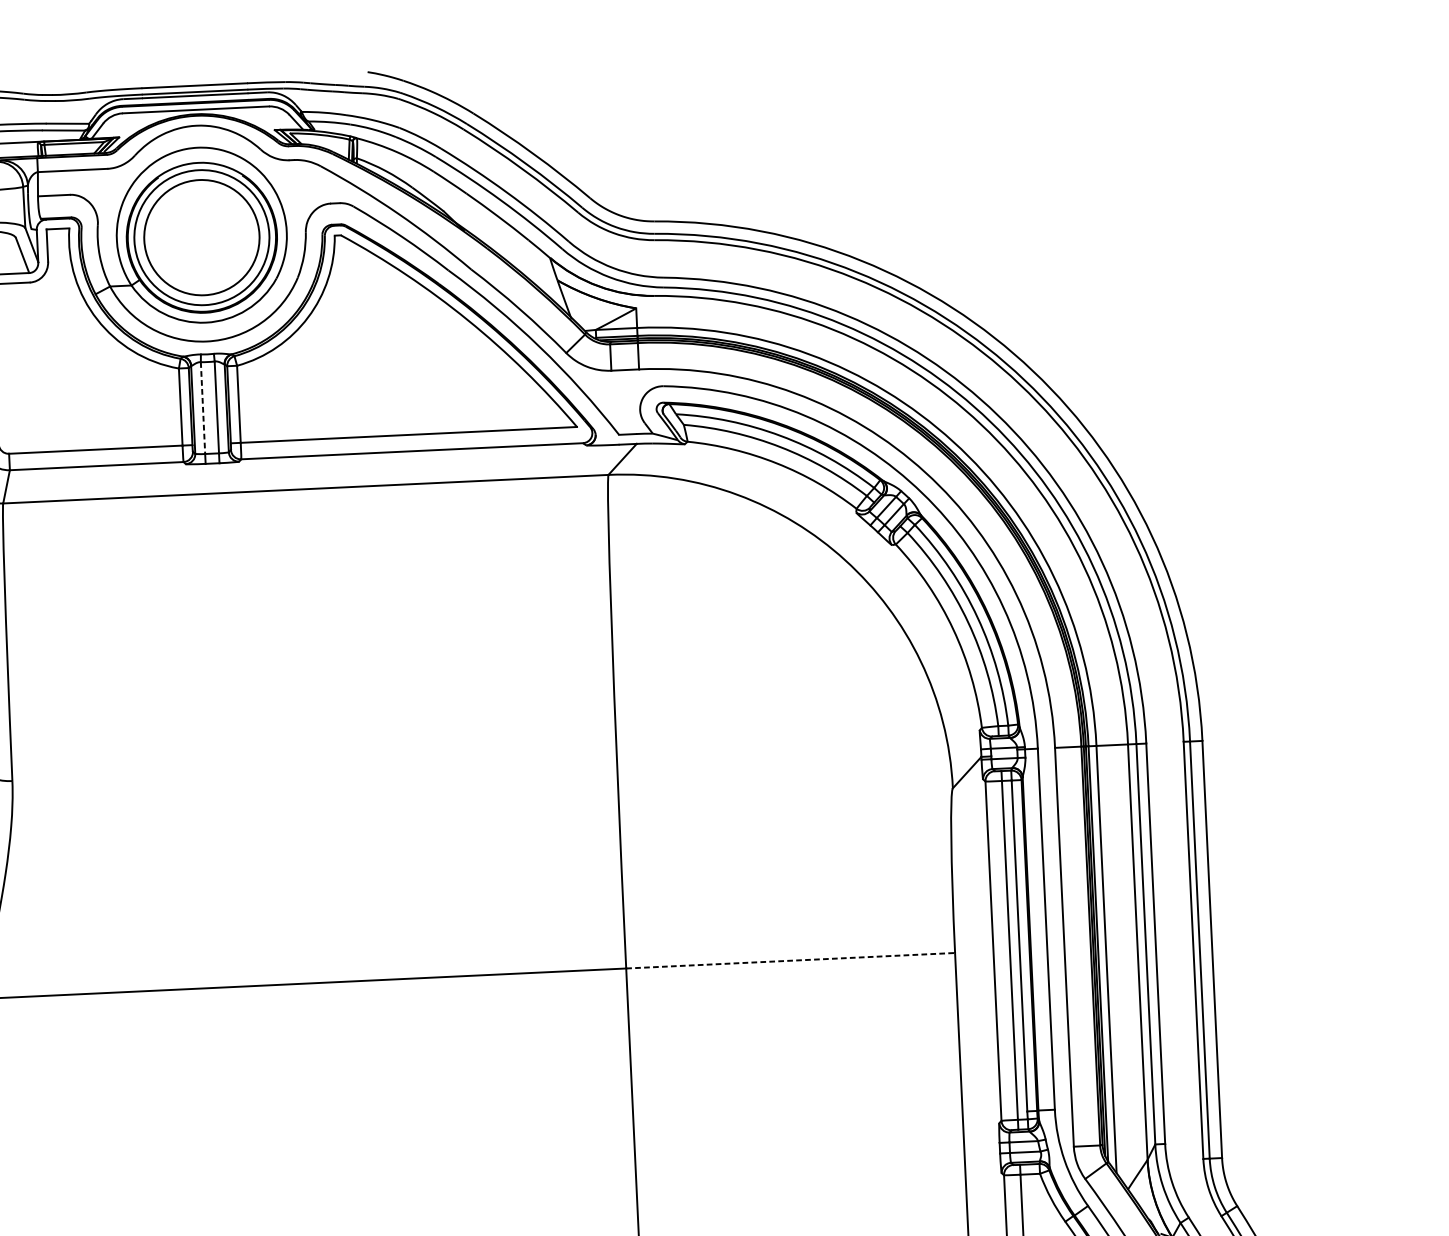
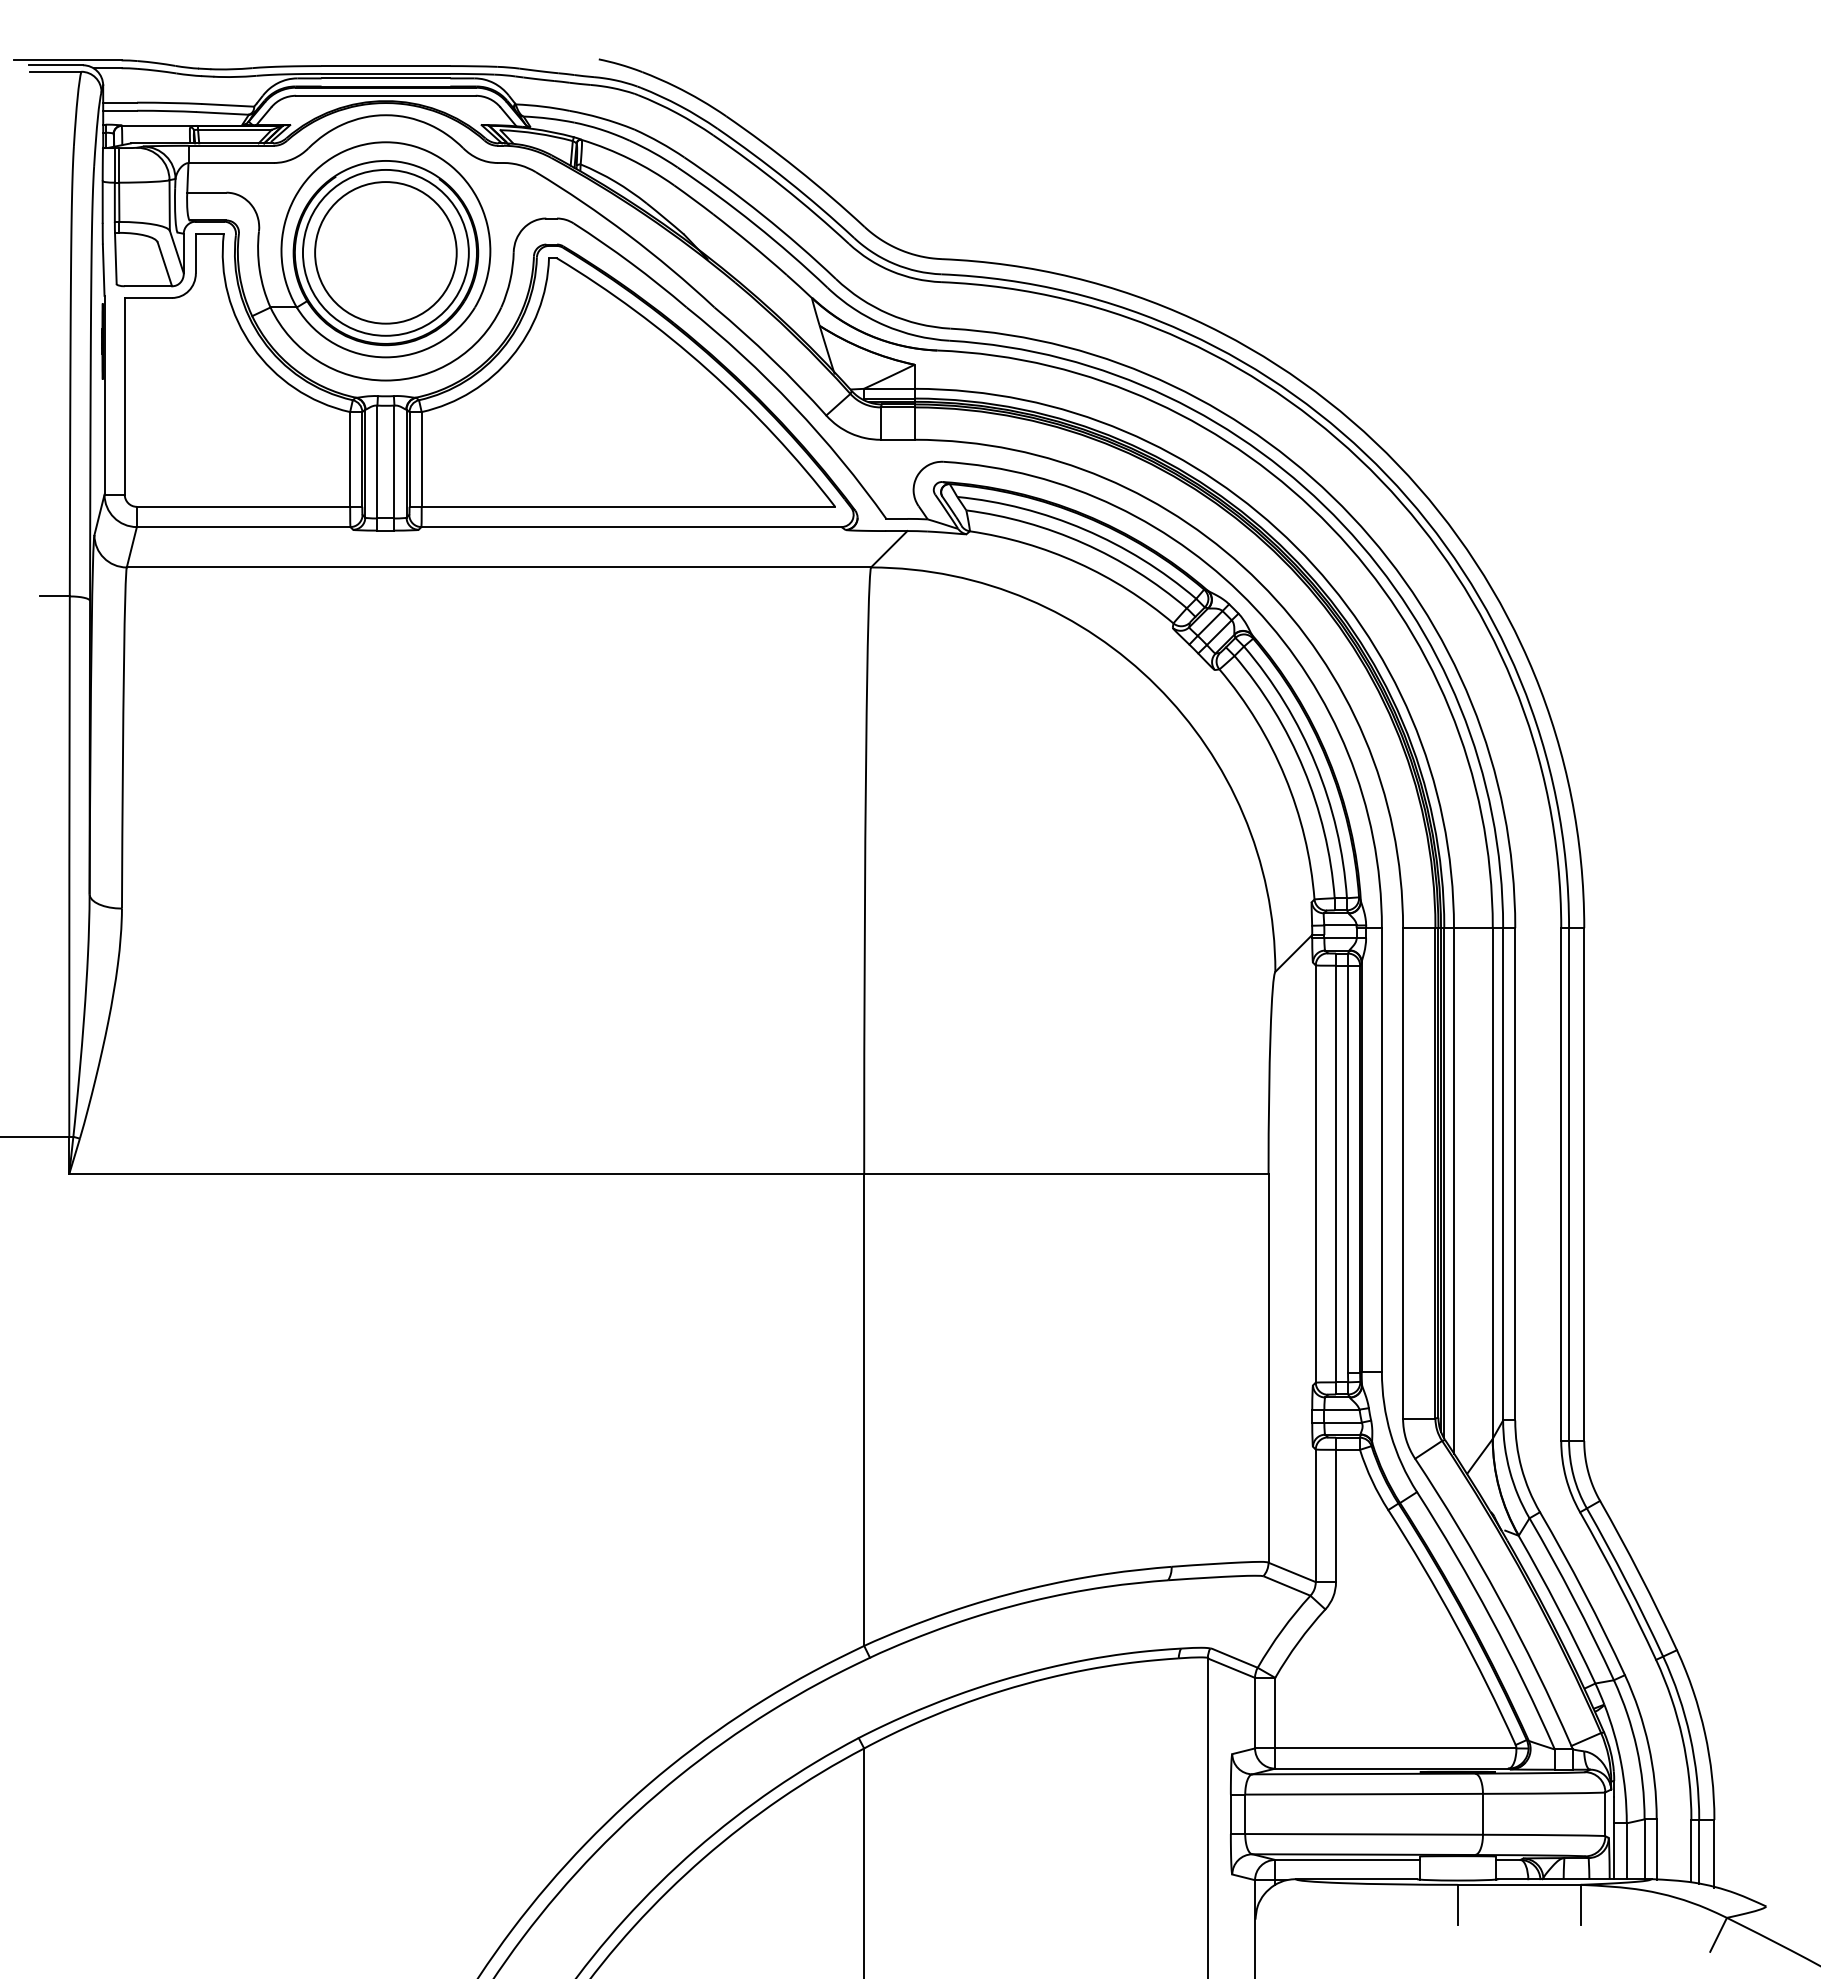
line: (203, 408) -> (377, 462), dashed -> solid
line: (790, 961) -> (1066, 1174), dashed -> solid

